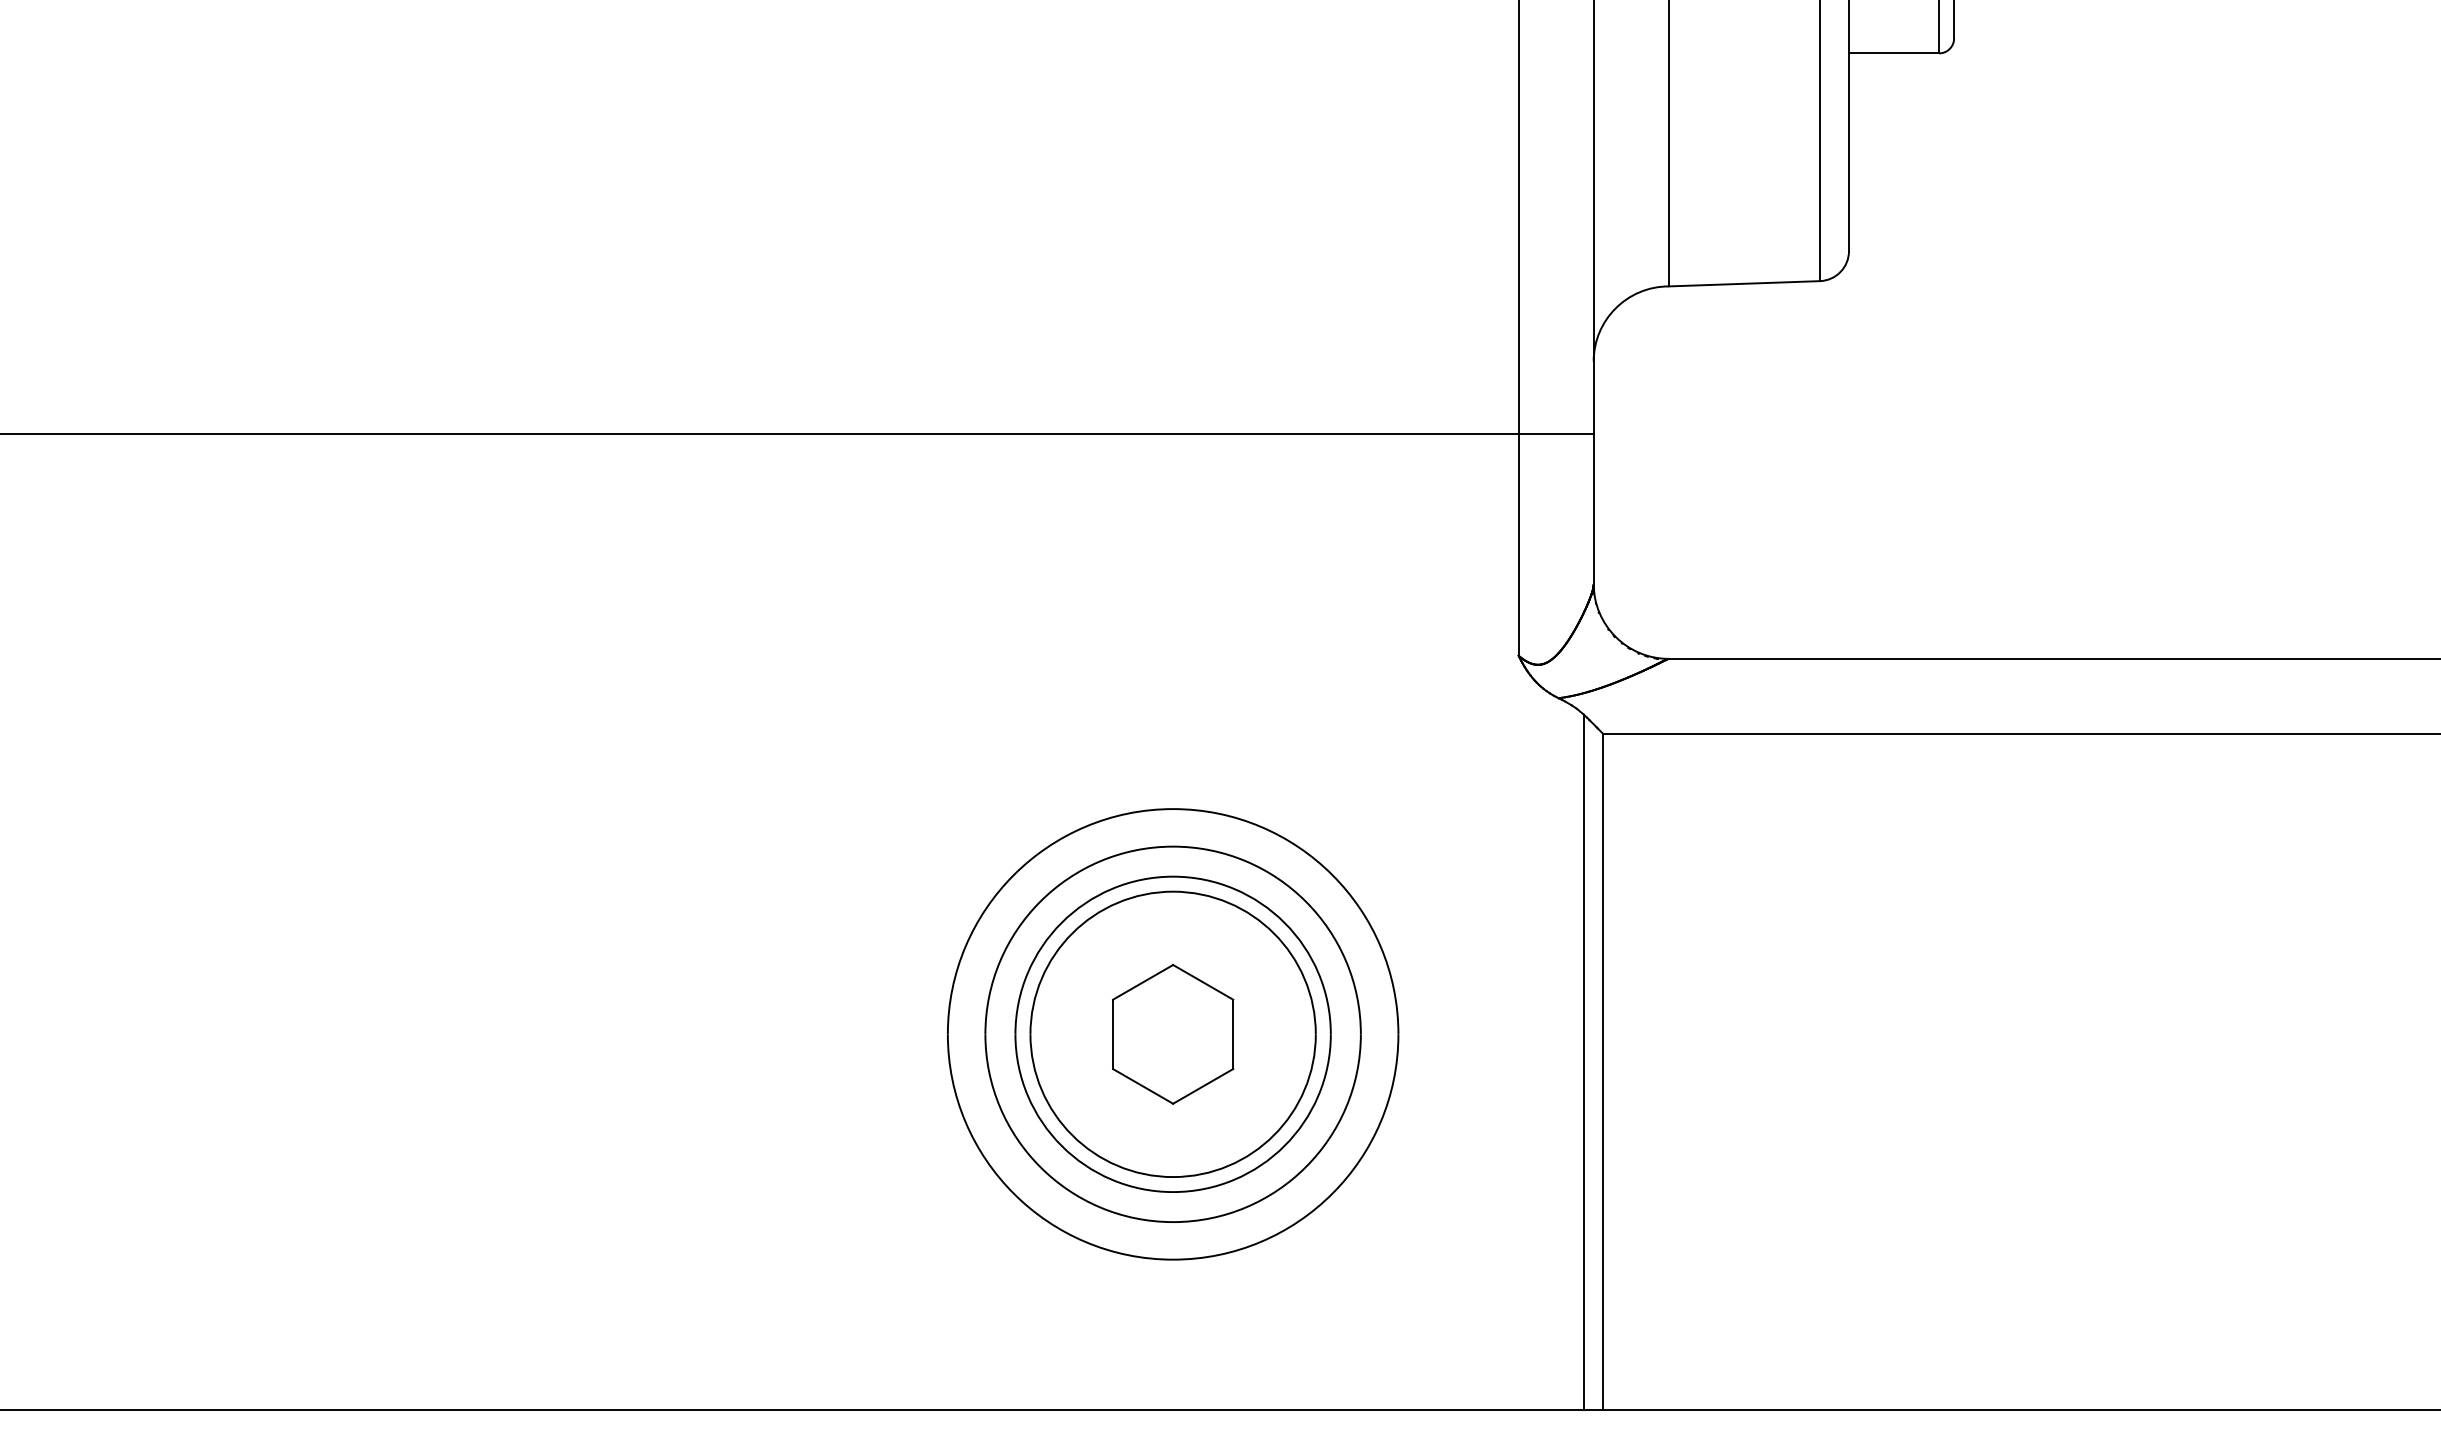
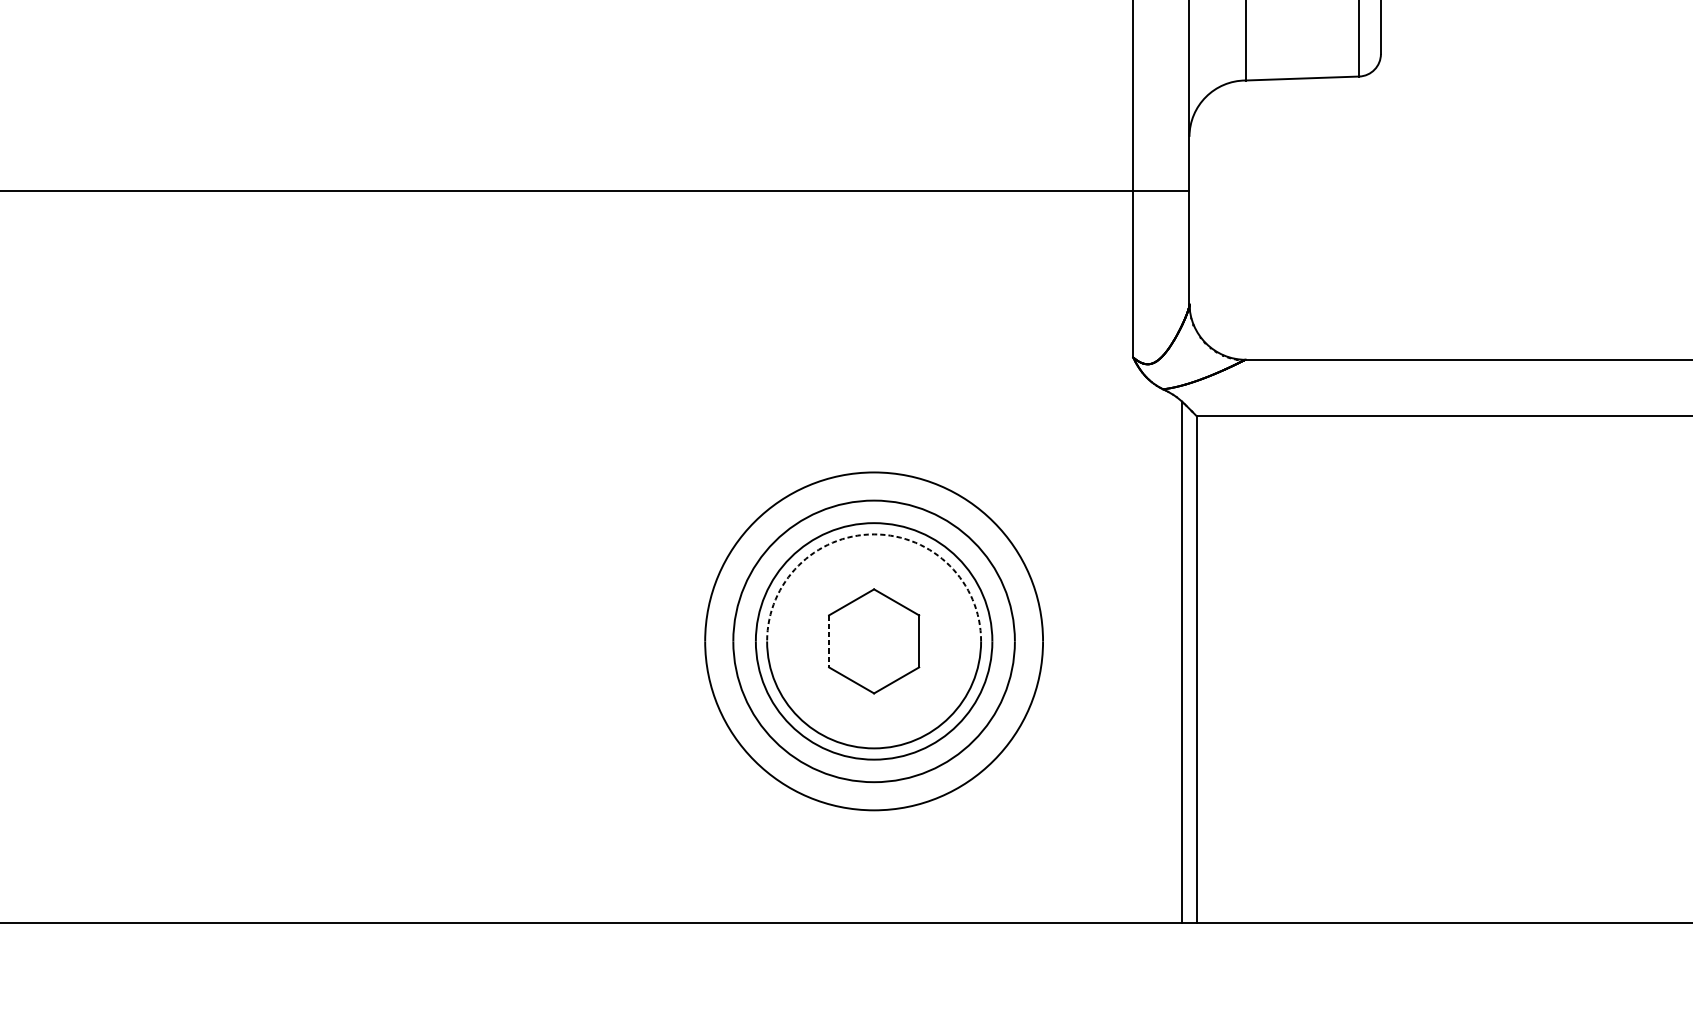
arc: (1173, 891) -> (874, 534), solid -> dashed
line: (1113, 1034) -> (829, 641), solid -> dashed

